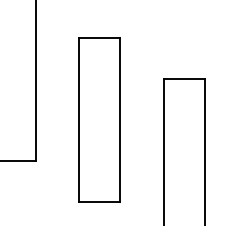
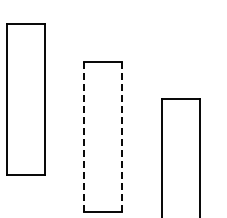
line: (79, 120) -> (84, 137), solid -> dashed
line: (120, 120) -> (122, 137), solid -> dashed

